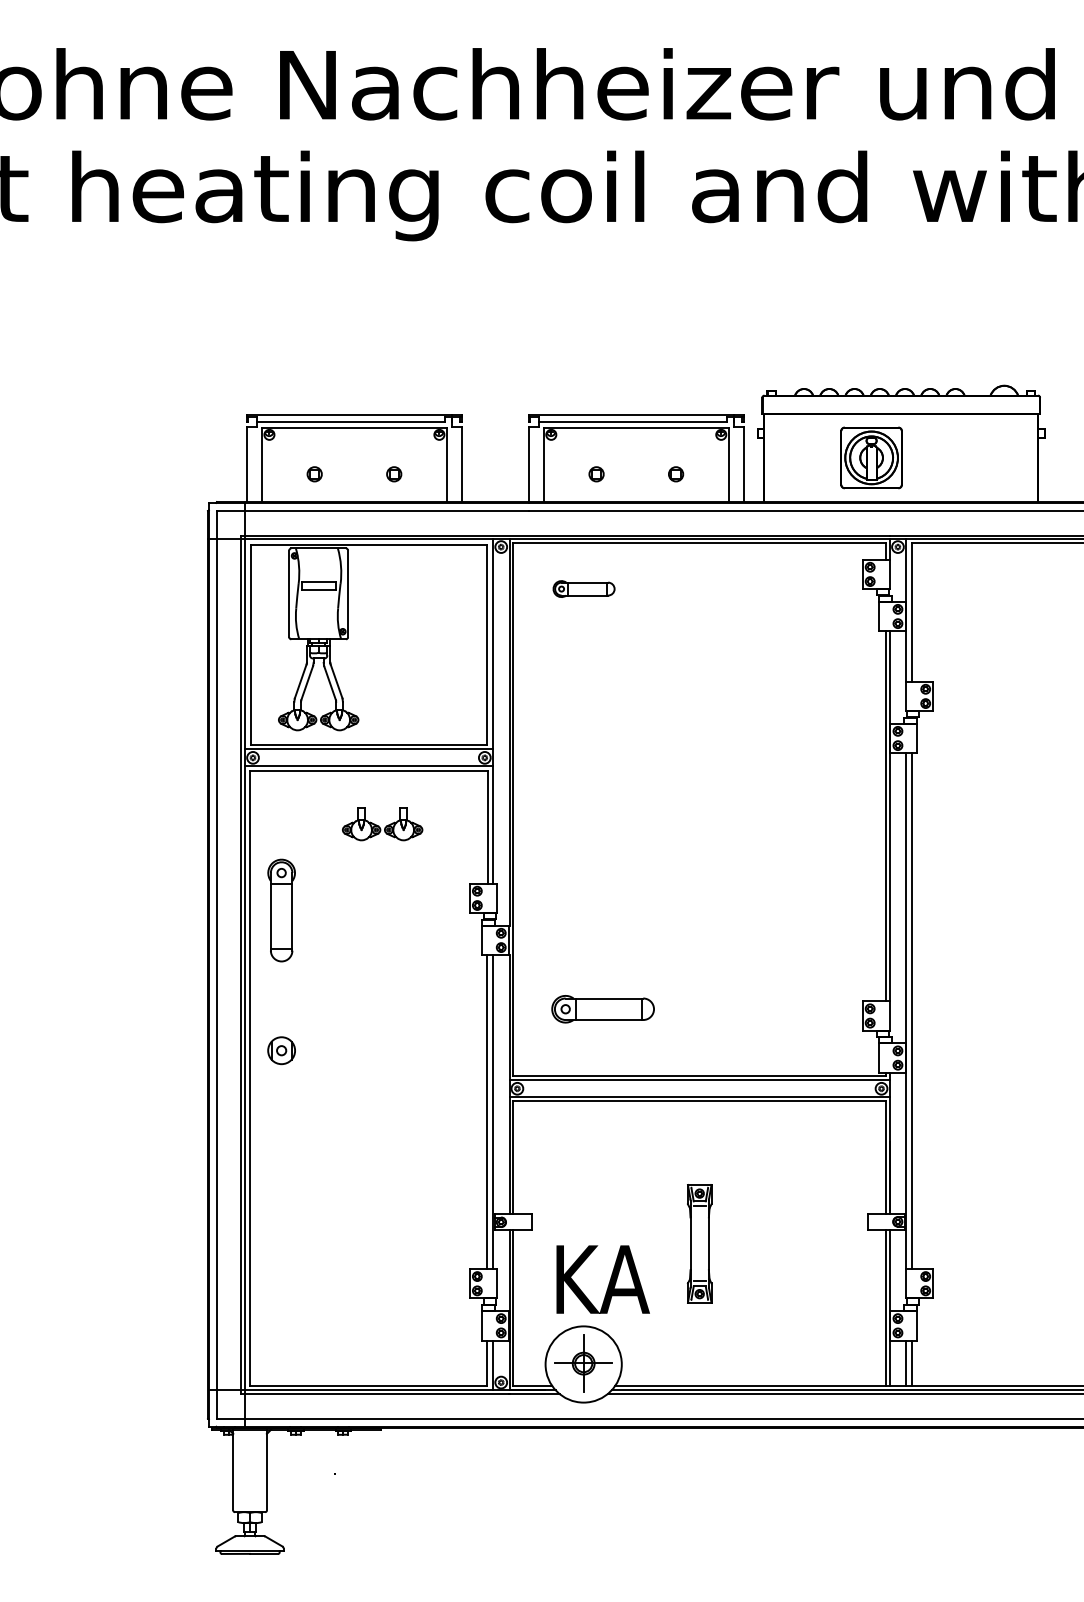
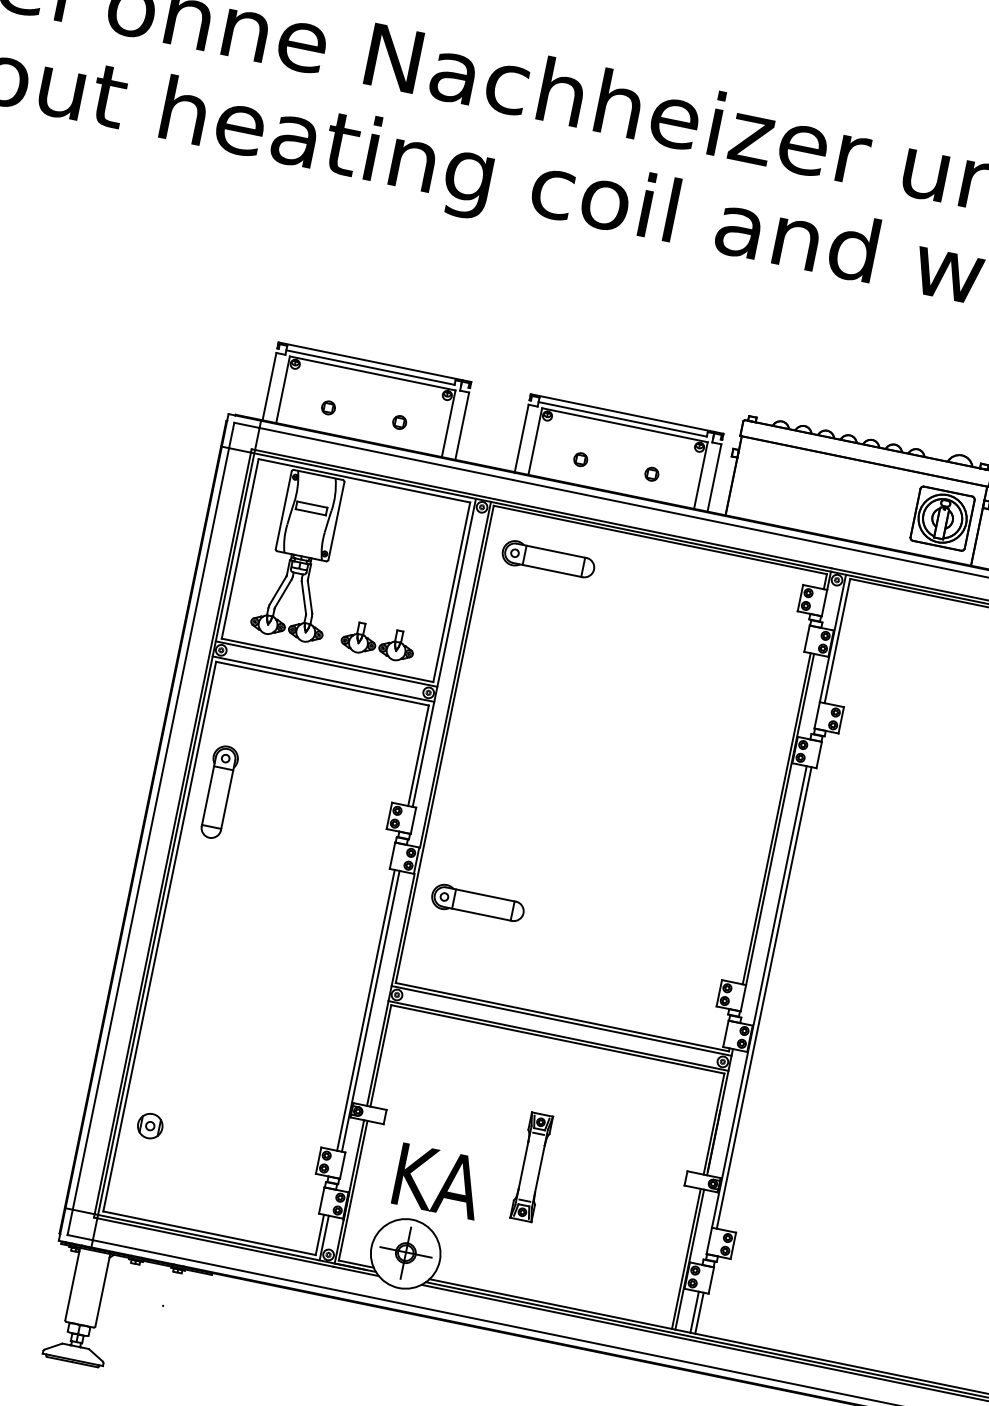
part: (871, 457) -> (942, 518), moved
part: (583, 588) -> (548, 559), size x1.67
part: (382, 824) -> (378, 642), moved
part: (602, 1009) -> (477, 903), moved
part: (281, 1050) -> (150, 1125), moved

